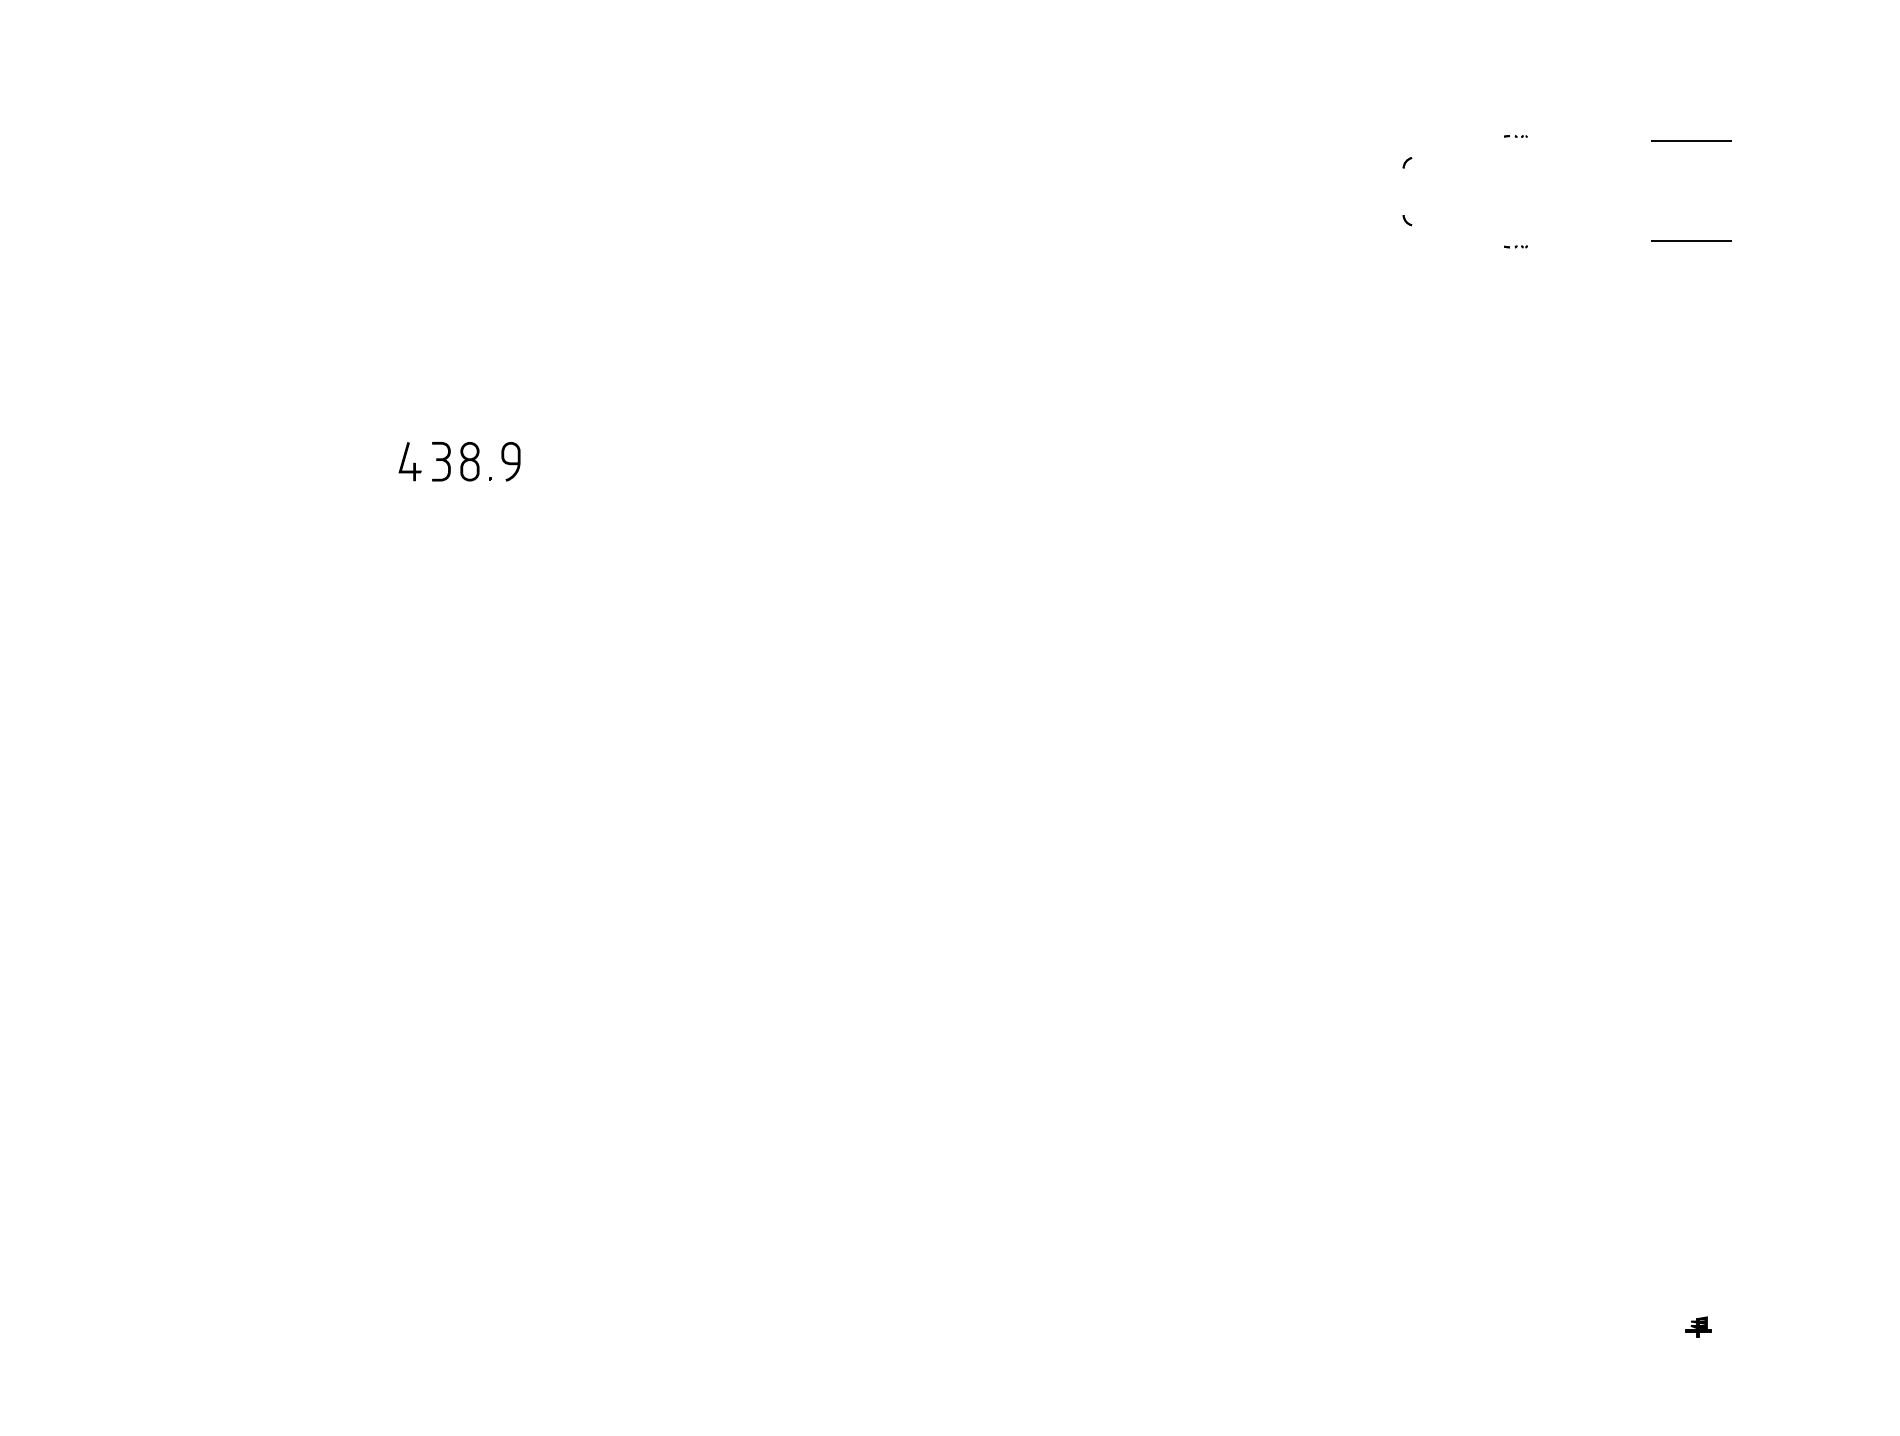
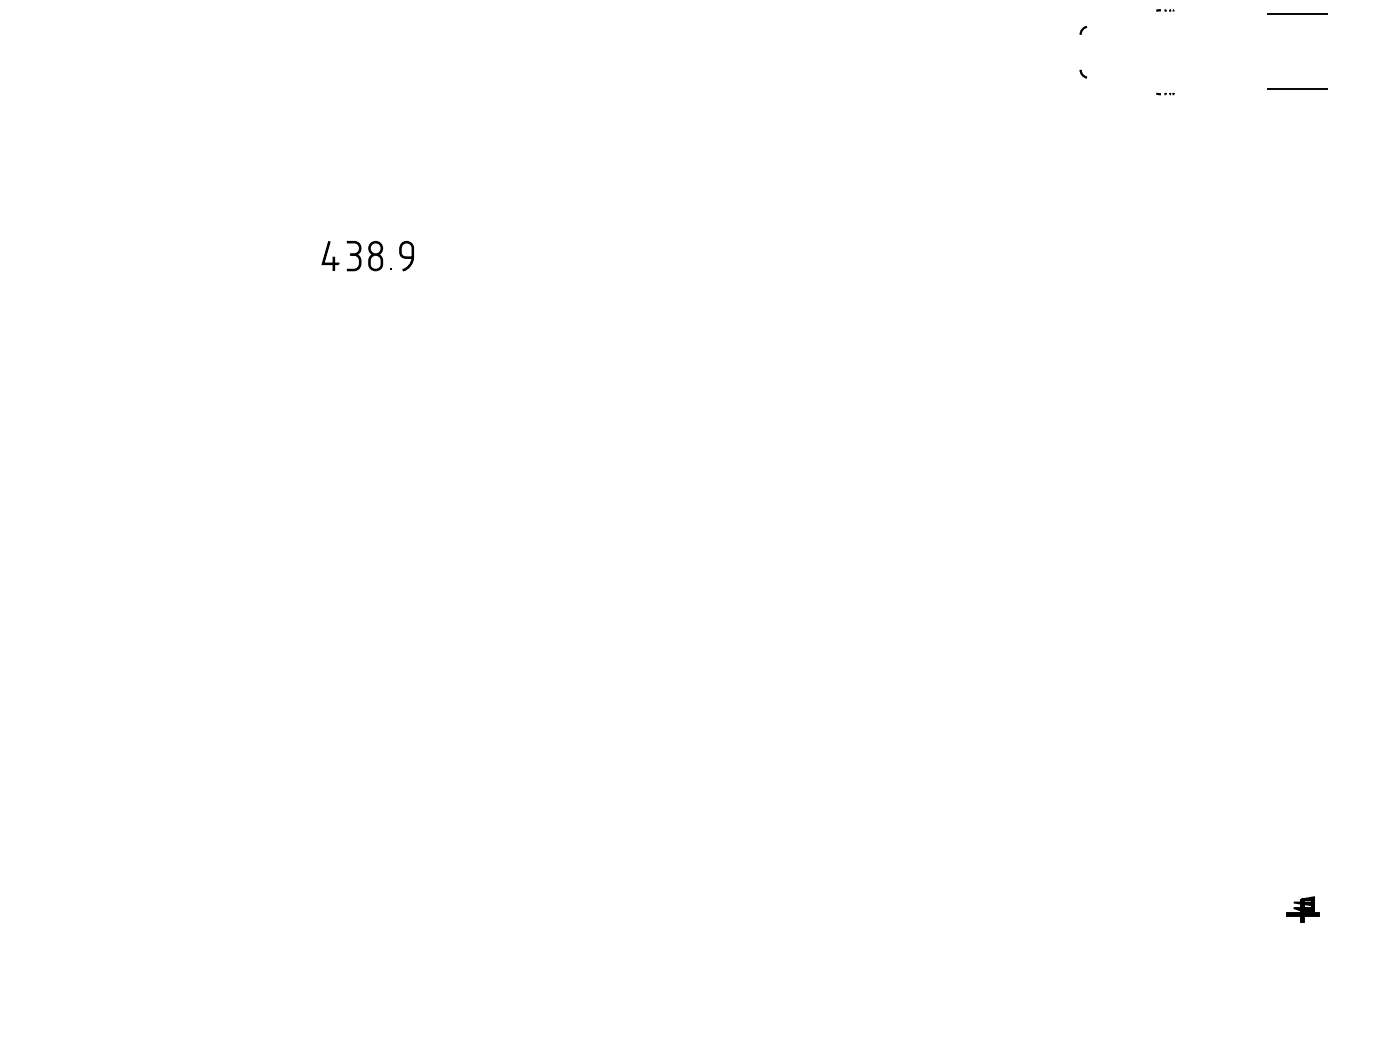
part: (1698, 1326) -> (1303, 909), size x1.67

